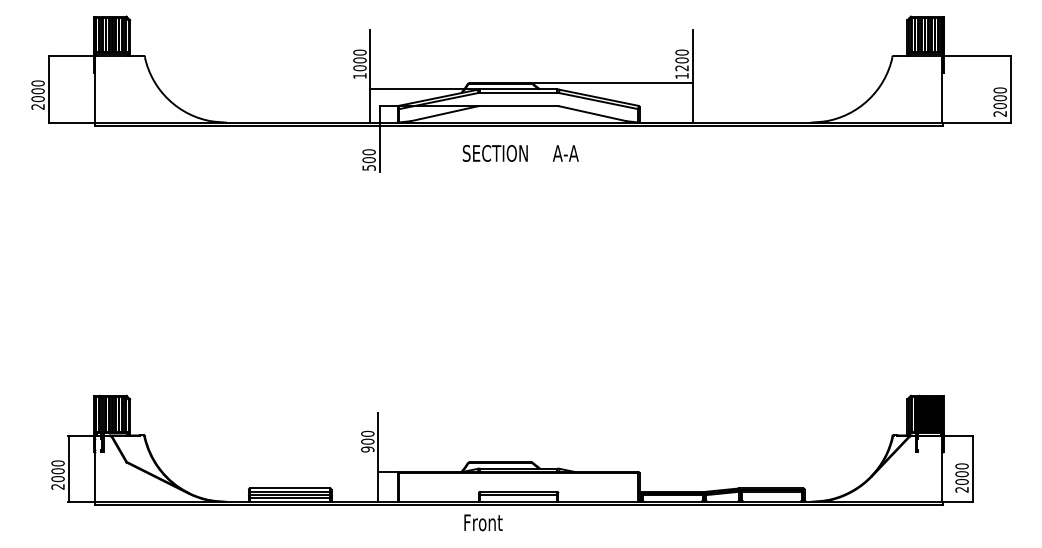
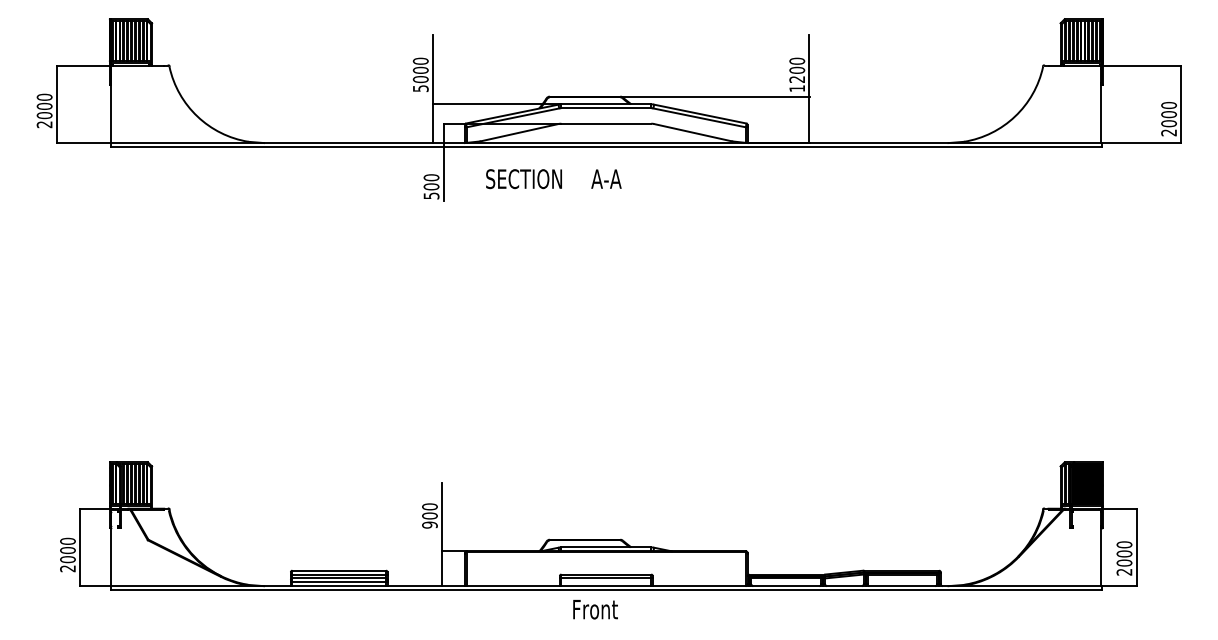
text: (359, 75) -> (420, 88), 1000 -> 5000
text: (520, 153) -> (553, 179), moved
text: (483, 522) -> (595, 609), moved

